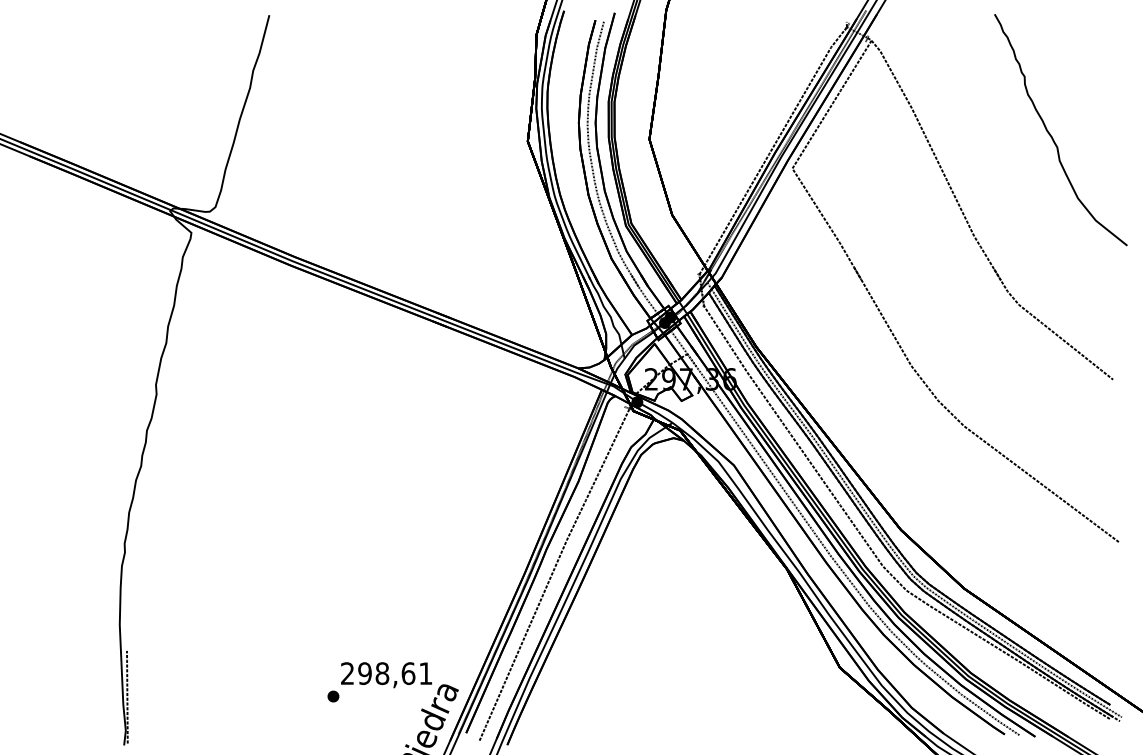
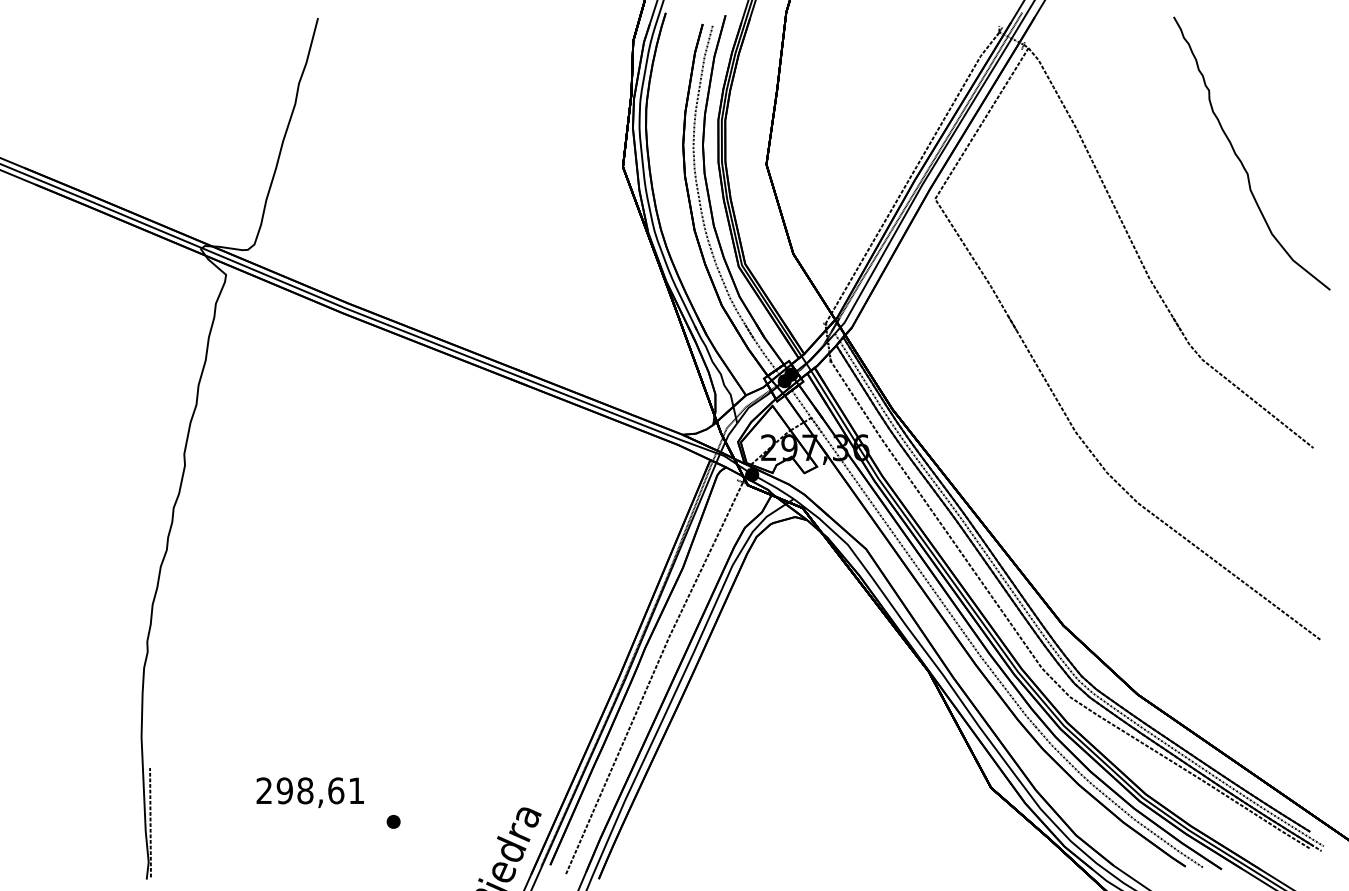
text: (385, 675) -> (309, 792), moved

